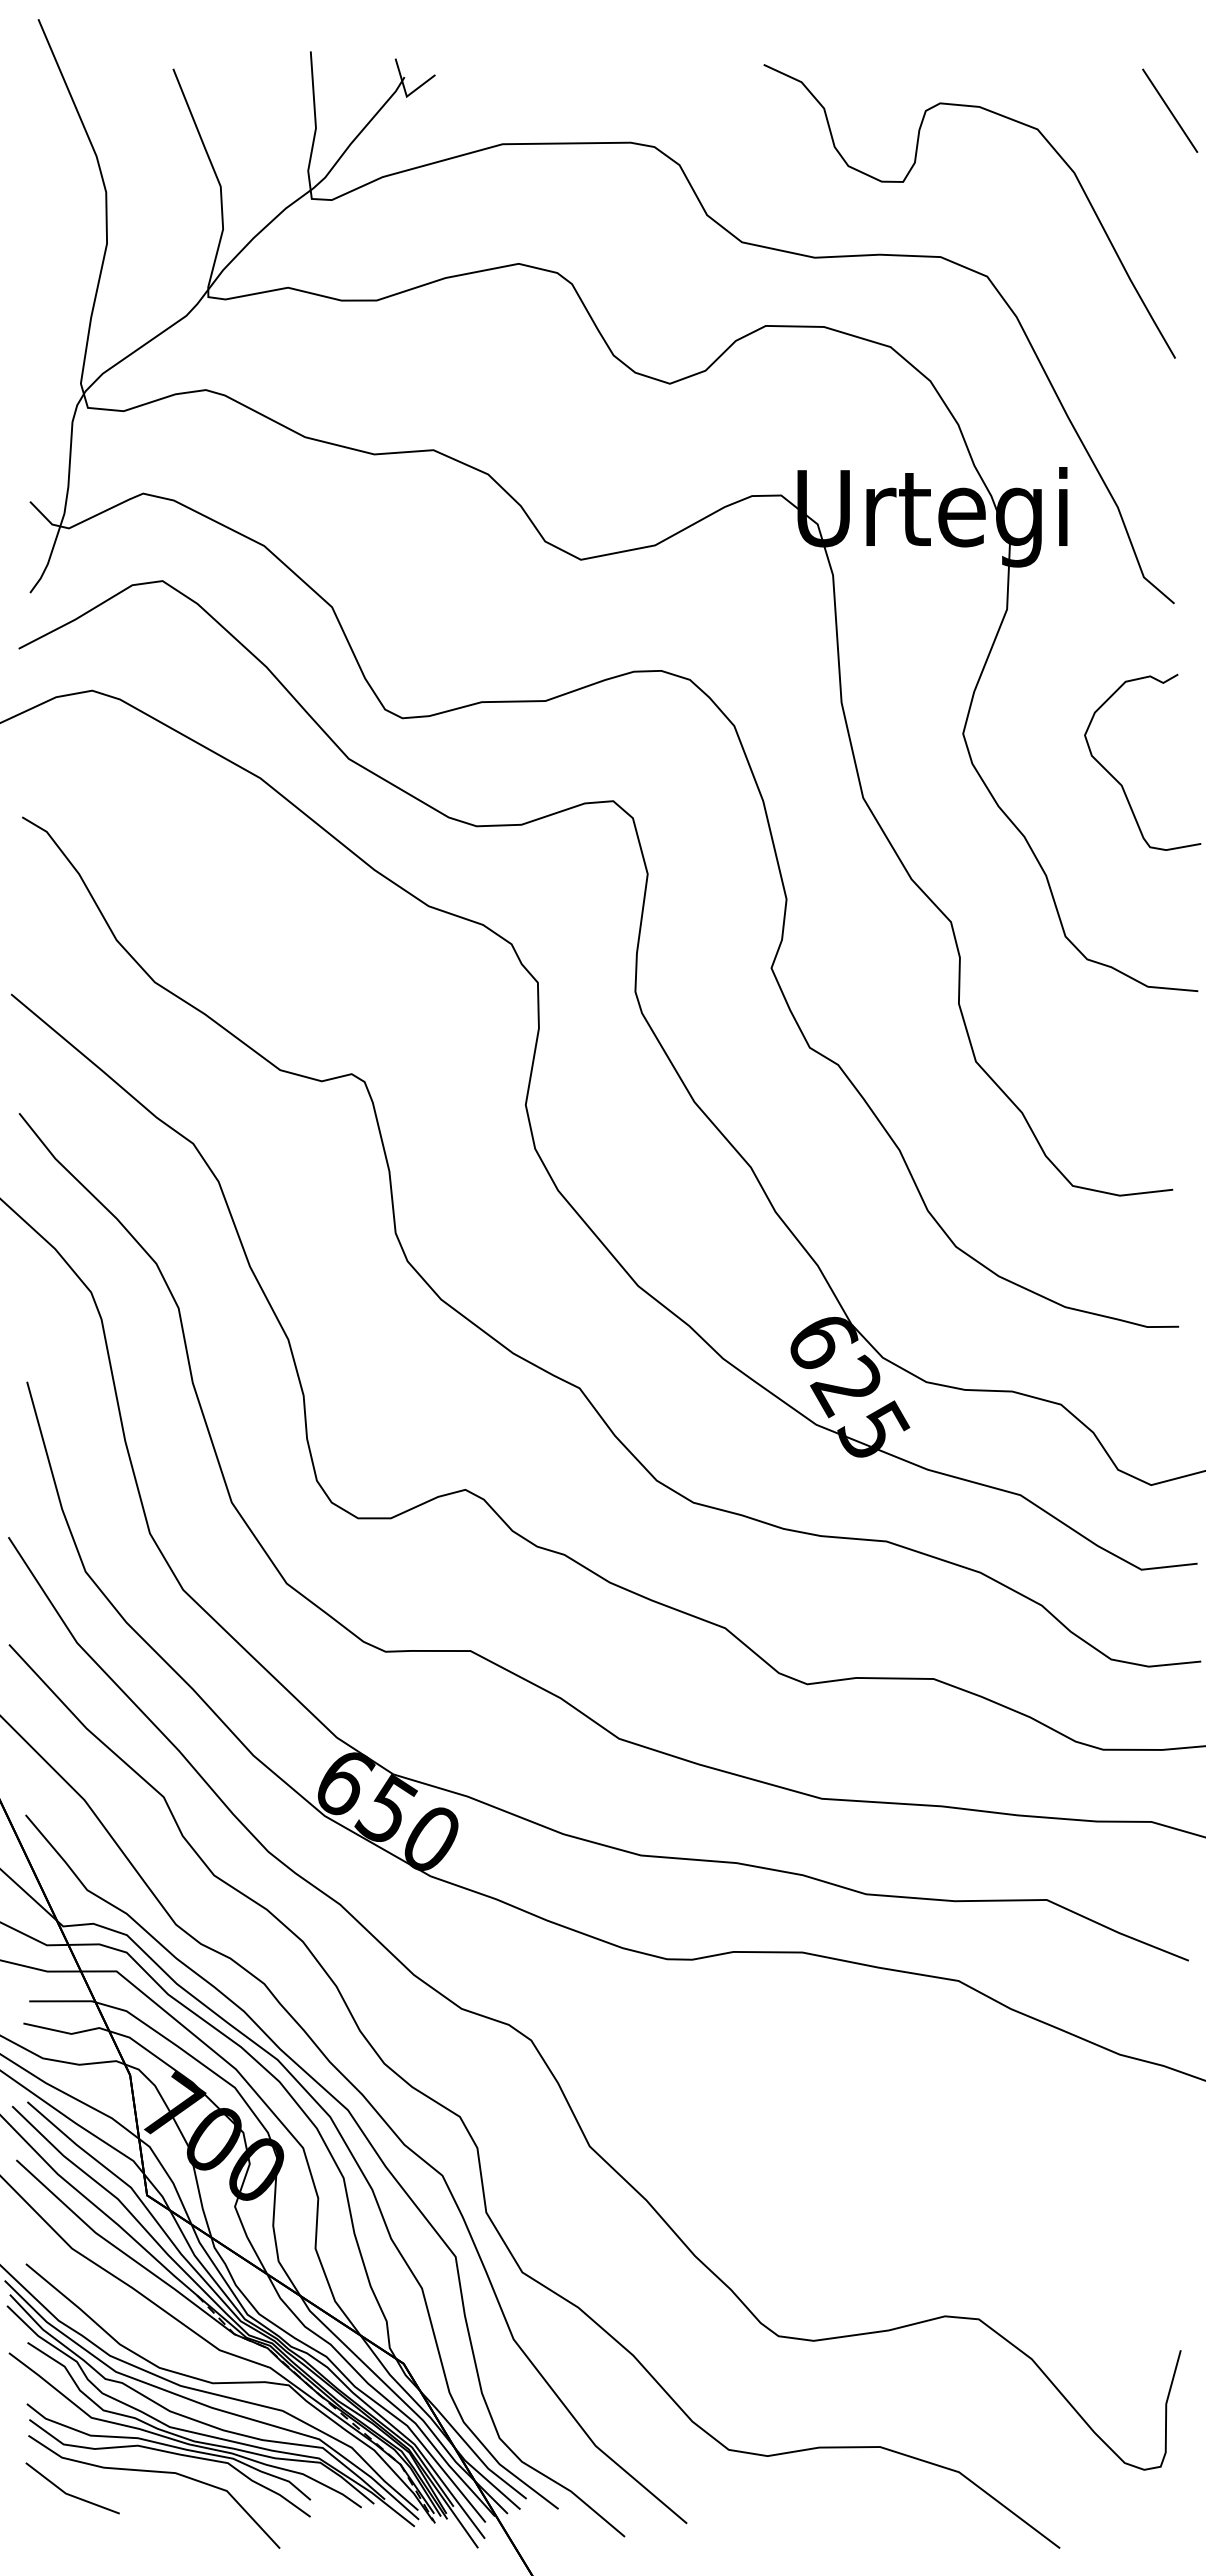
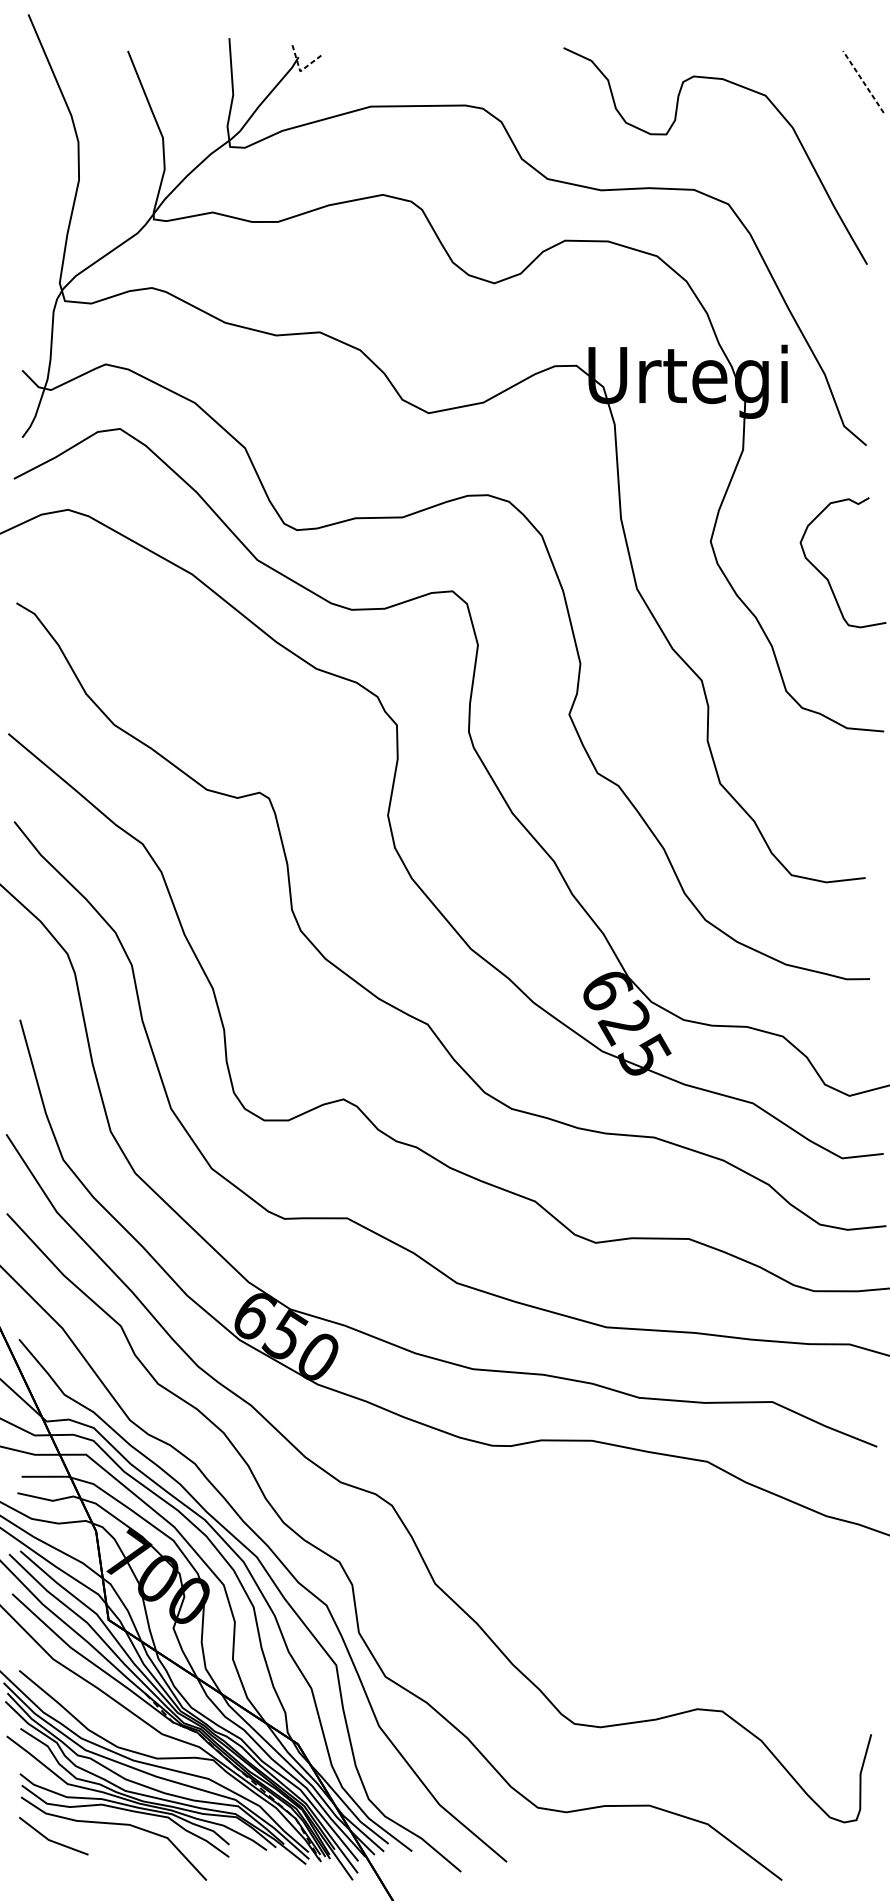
line: (406, 94) -> (300, 69), solid -> dashed
line: (1169, 110) -> (862, 81), solid -> dashed

